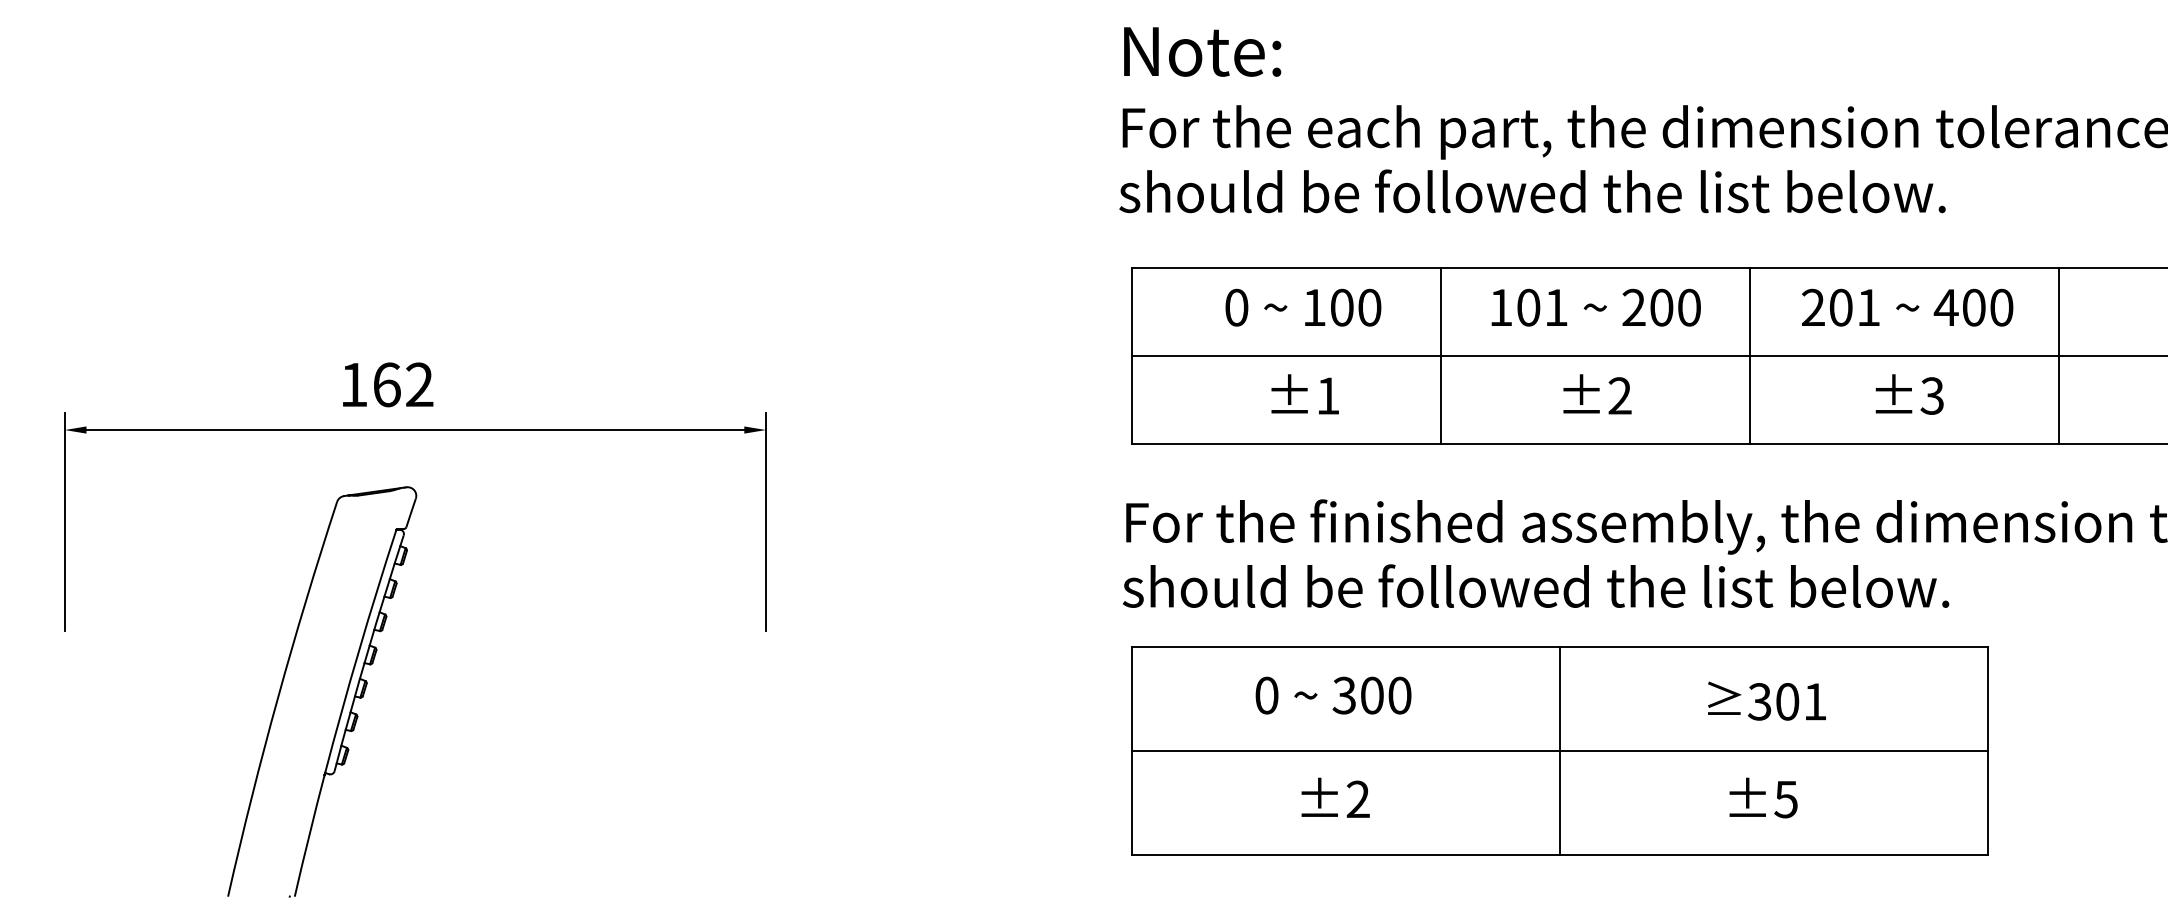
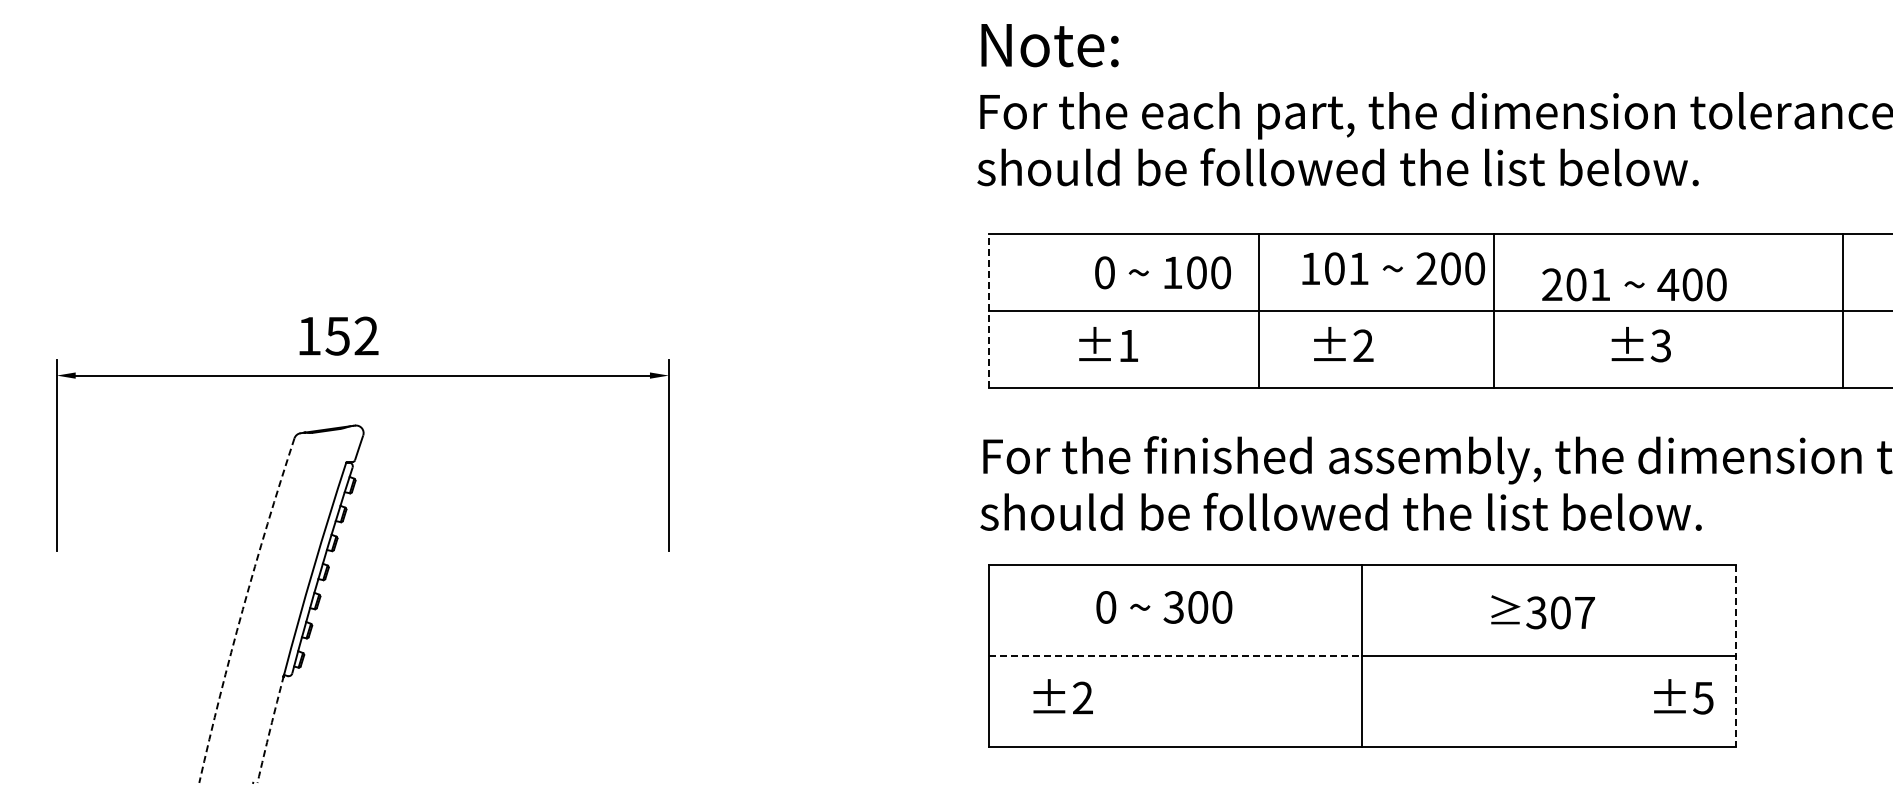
text: (1302, 307) -> (1162, 272), moved
text: (1907, 307) -> (1634, 284), moved
line: (1132, 355) -> (988, 310), solid -> dashed
line: (1750, 355) -> (1494, 310), moved
line: (2058, 355) -> (1842, 310), moved
text: (386, 384) -> (337, 335), 162 -> 152
text: (1305, 394) -> (1108, 344), moved
text: (1597, 394) -> (1343, 344), moved
text: (1908, 394) -> (1640, 344), moved
arc: (277, 697) -> (242, 609), solid -> dashed
text: (1814, 701) -> (1584, 612), 301 -> 307
line: (1346, 751) -> (1175, 656), solid -> dashed
line: (1988, 751) -> (1736, 656), solid -> dashed
text: (1334, 797) -> (1062, 696), moved
text: (1763, 797) -> (1683, 696), moved
arc: (309, 835) -> (270, 729), solid -> dashed

